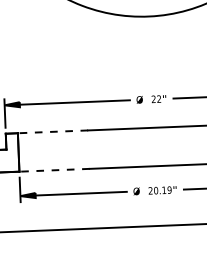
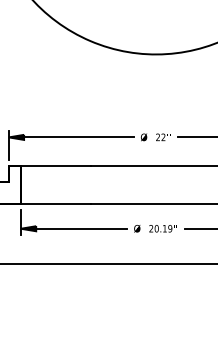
line: (52, 131) -> (55, 165), dashed -> solid
line: (53, 170) -> (55, 204), dashed -> solid

